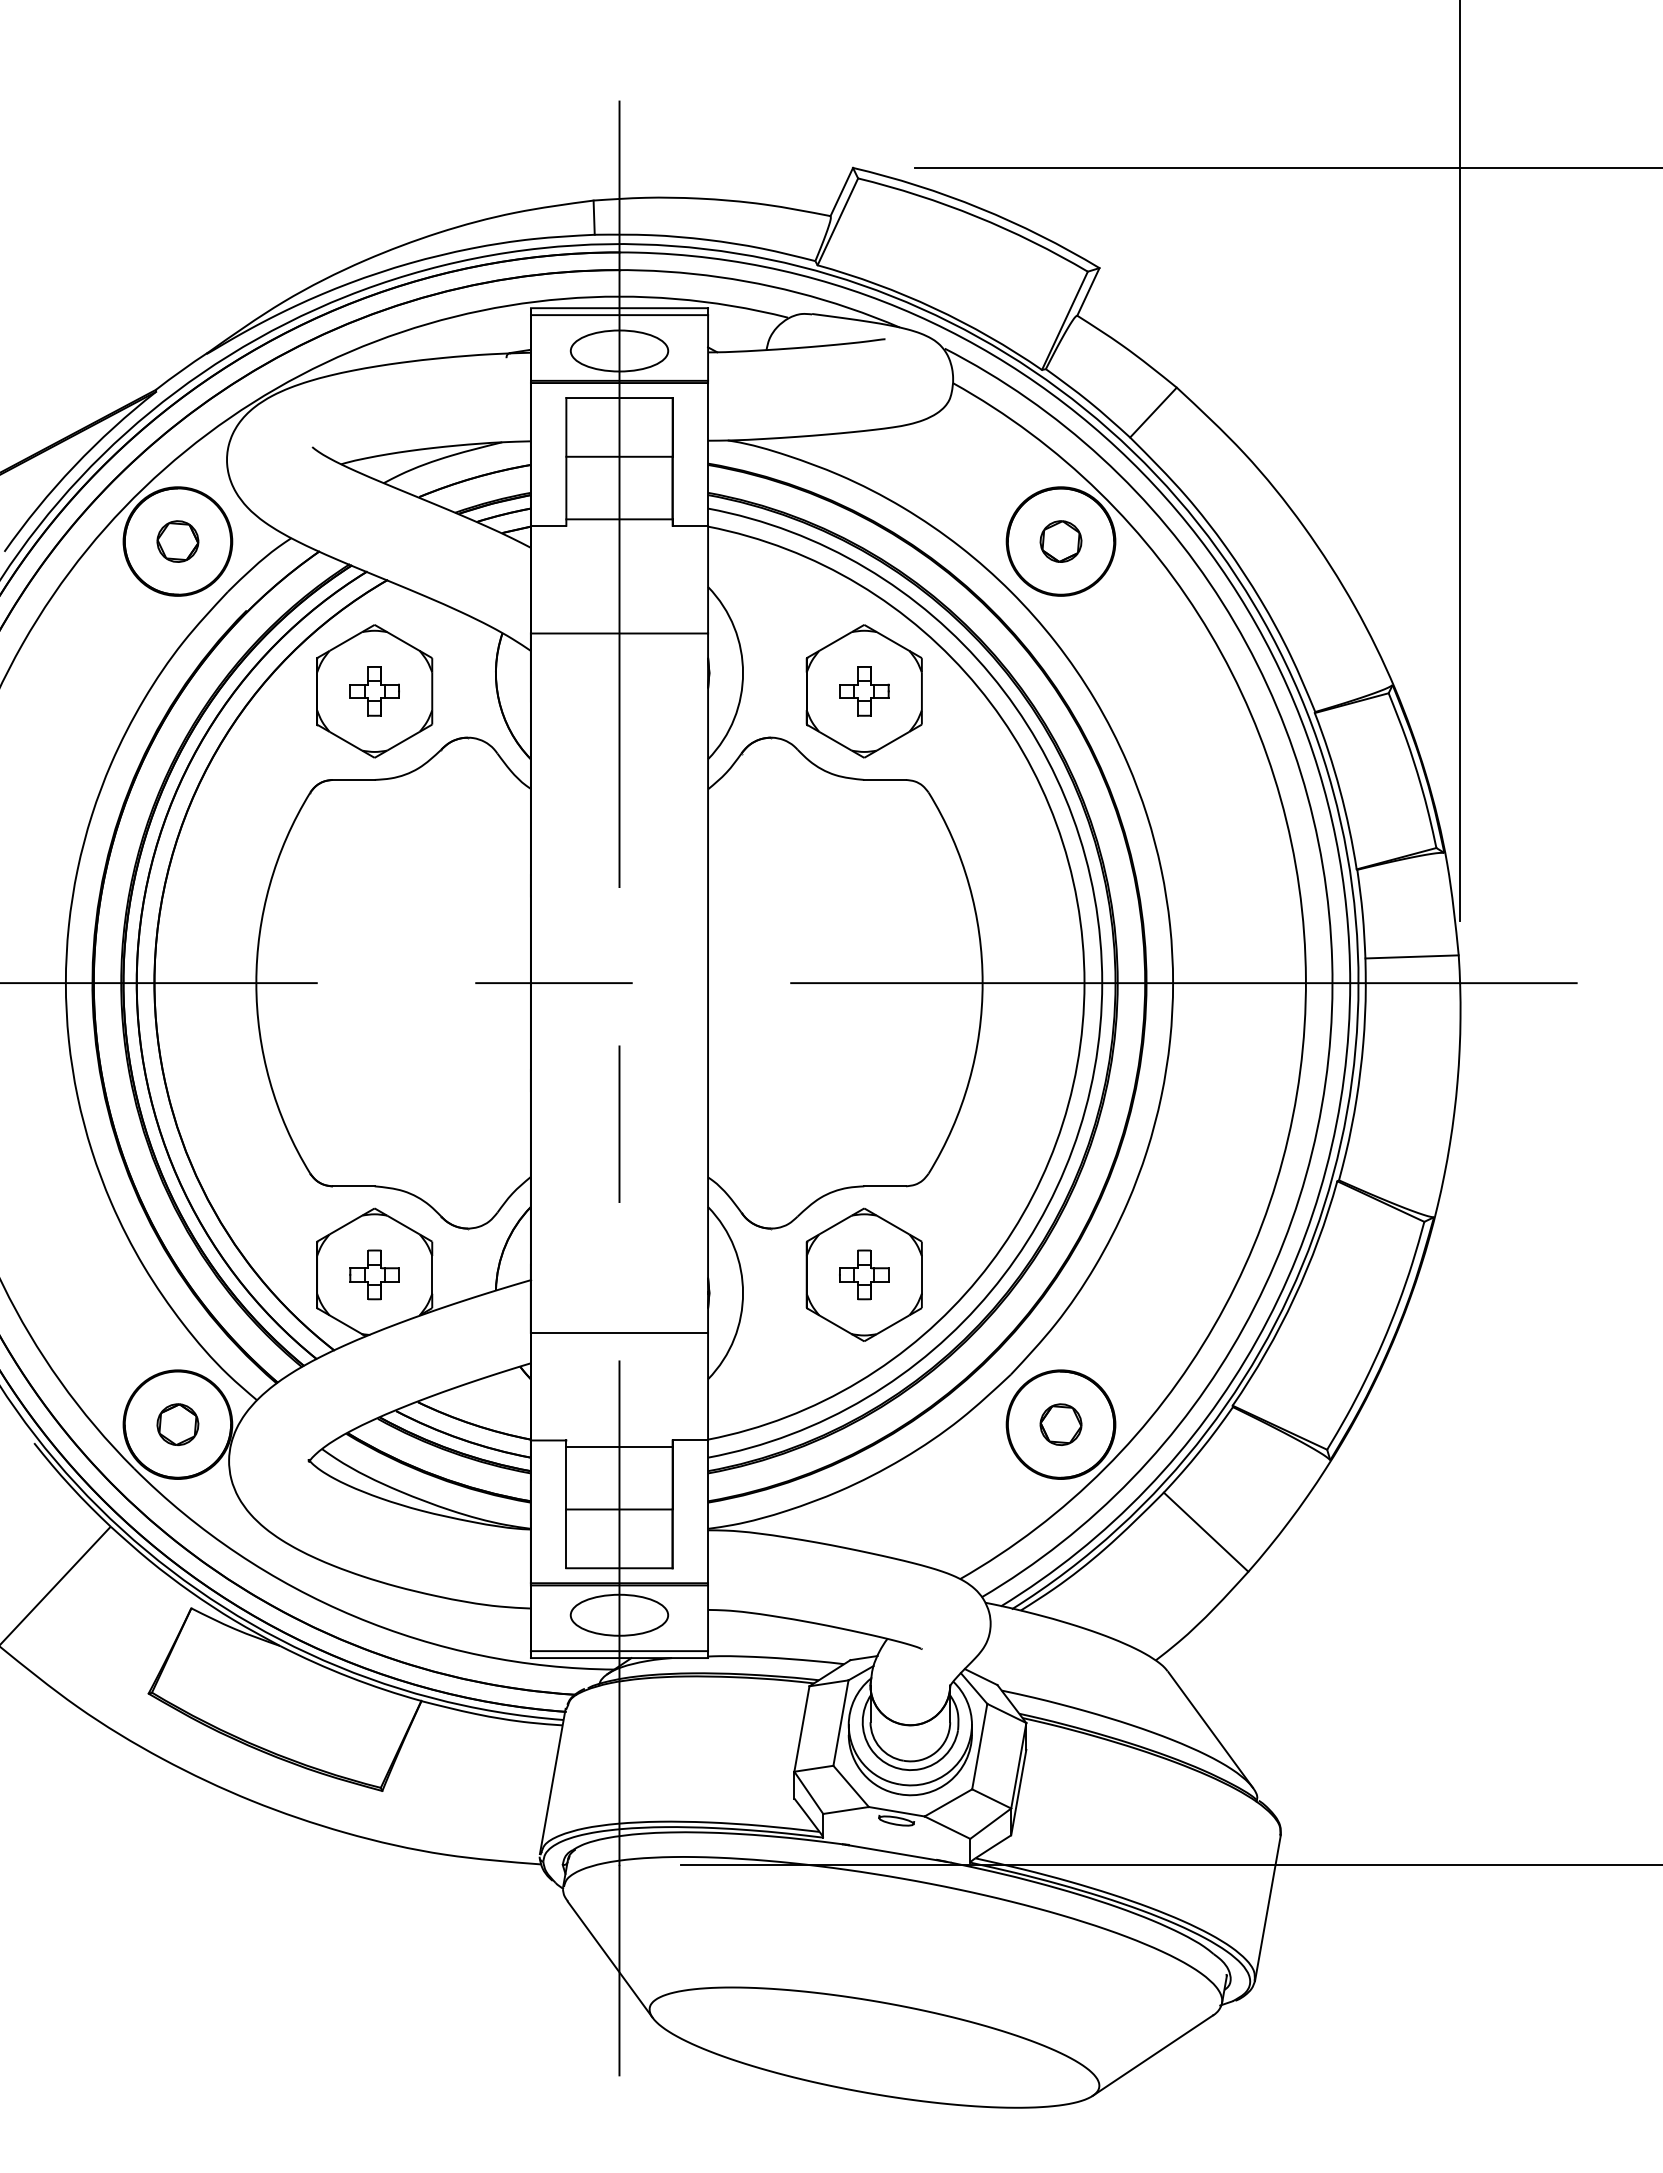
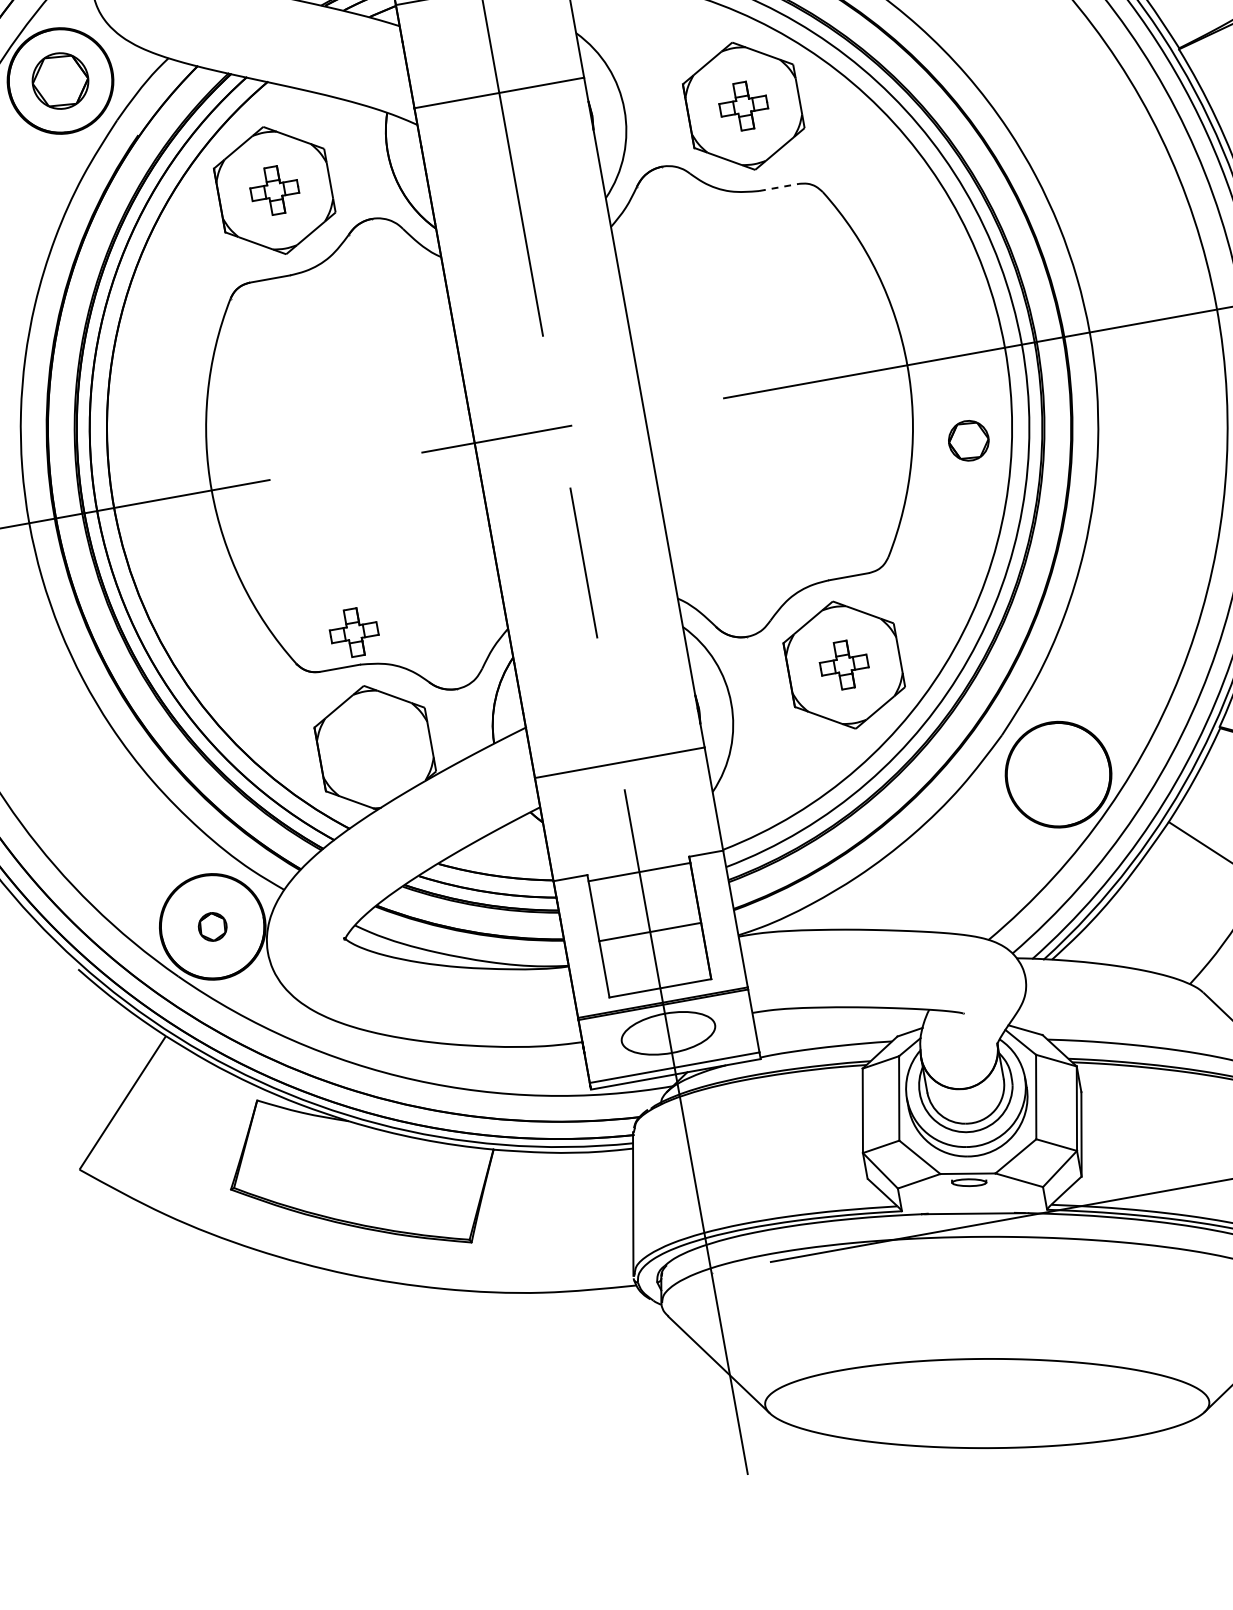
part: (177, 541) -> (60, 81), size x1.4
line: (885, 779) -> (779, 186), solid -> dashed
part: (374, 1274) -> (354, 632), moved
part: (177, 1424) -> (212, 926), size x0.7
part: (1060, 1424) -> (968, 440), moved

